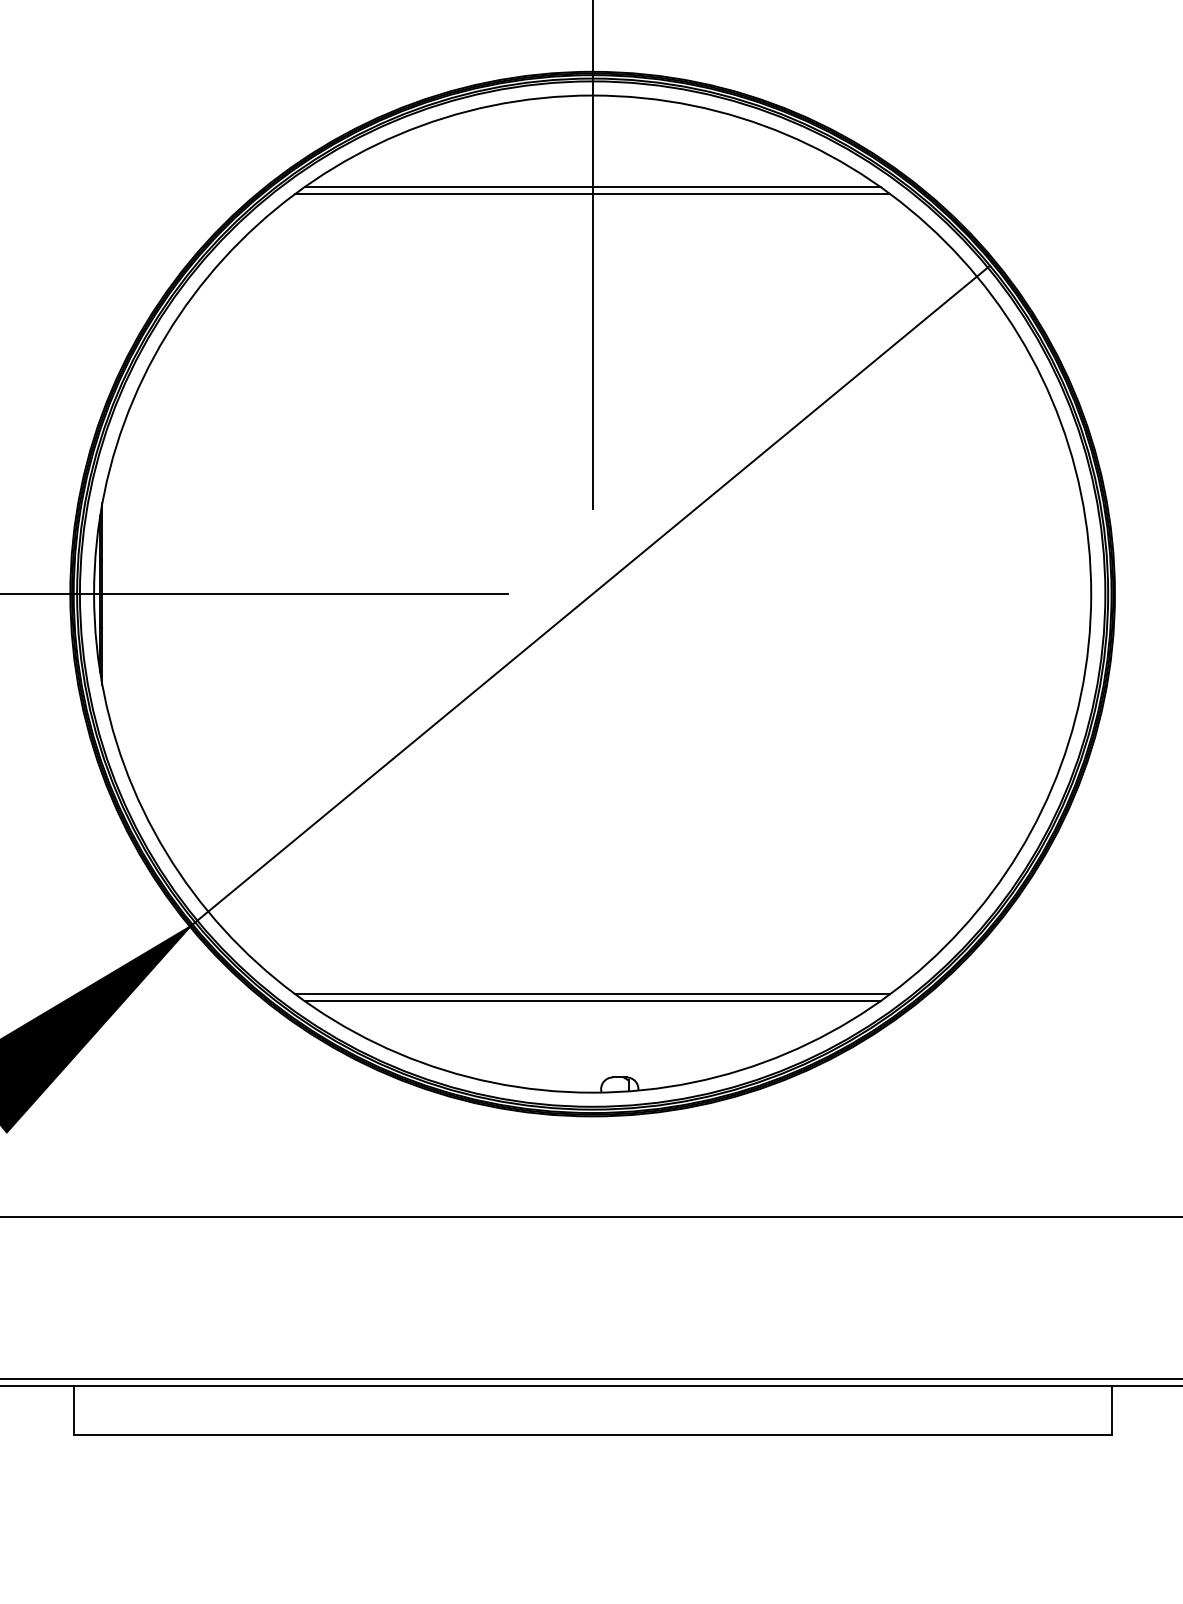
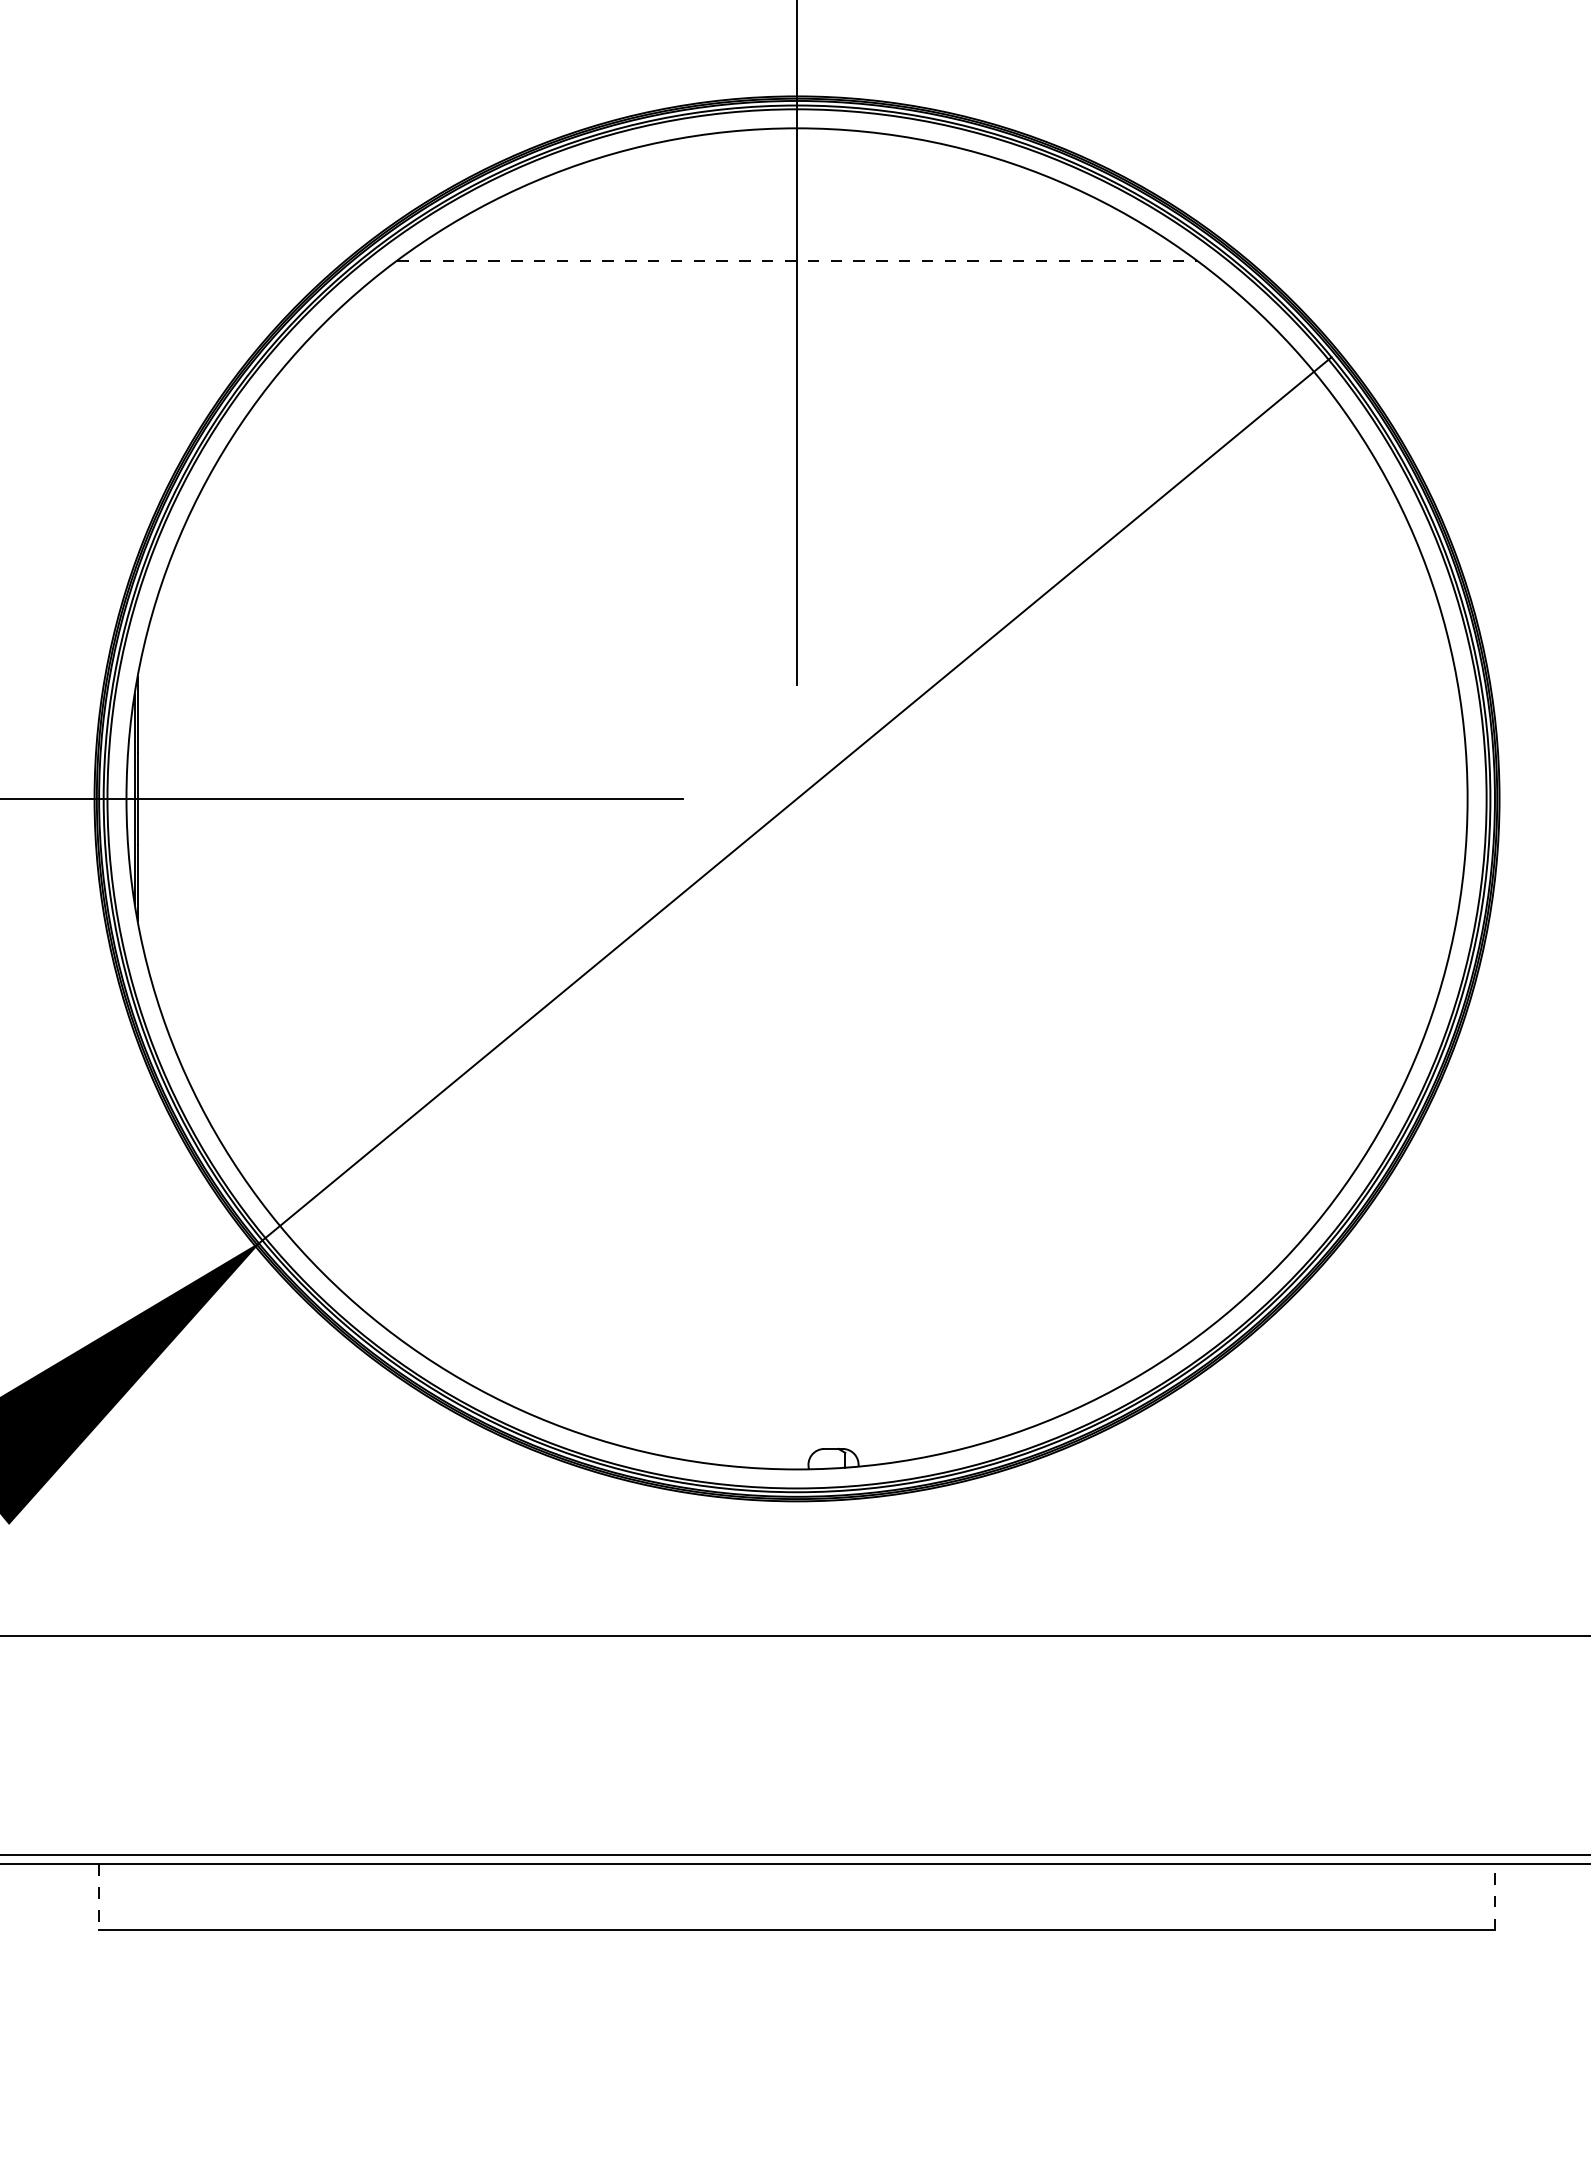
line: (592, 187) -> (796, 251), removed
line: (593, 193) -> (798, 260), solid -> dashed
line: (592, 994) -> (796, 1337), removed
line: (592, 1001) -> (796, 1346), removed
line: (1111, 1410) -> (1494, 1896), solid -> dashed
line: (73, 1411) -> (98, 1898), solid -> dashed

